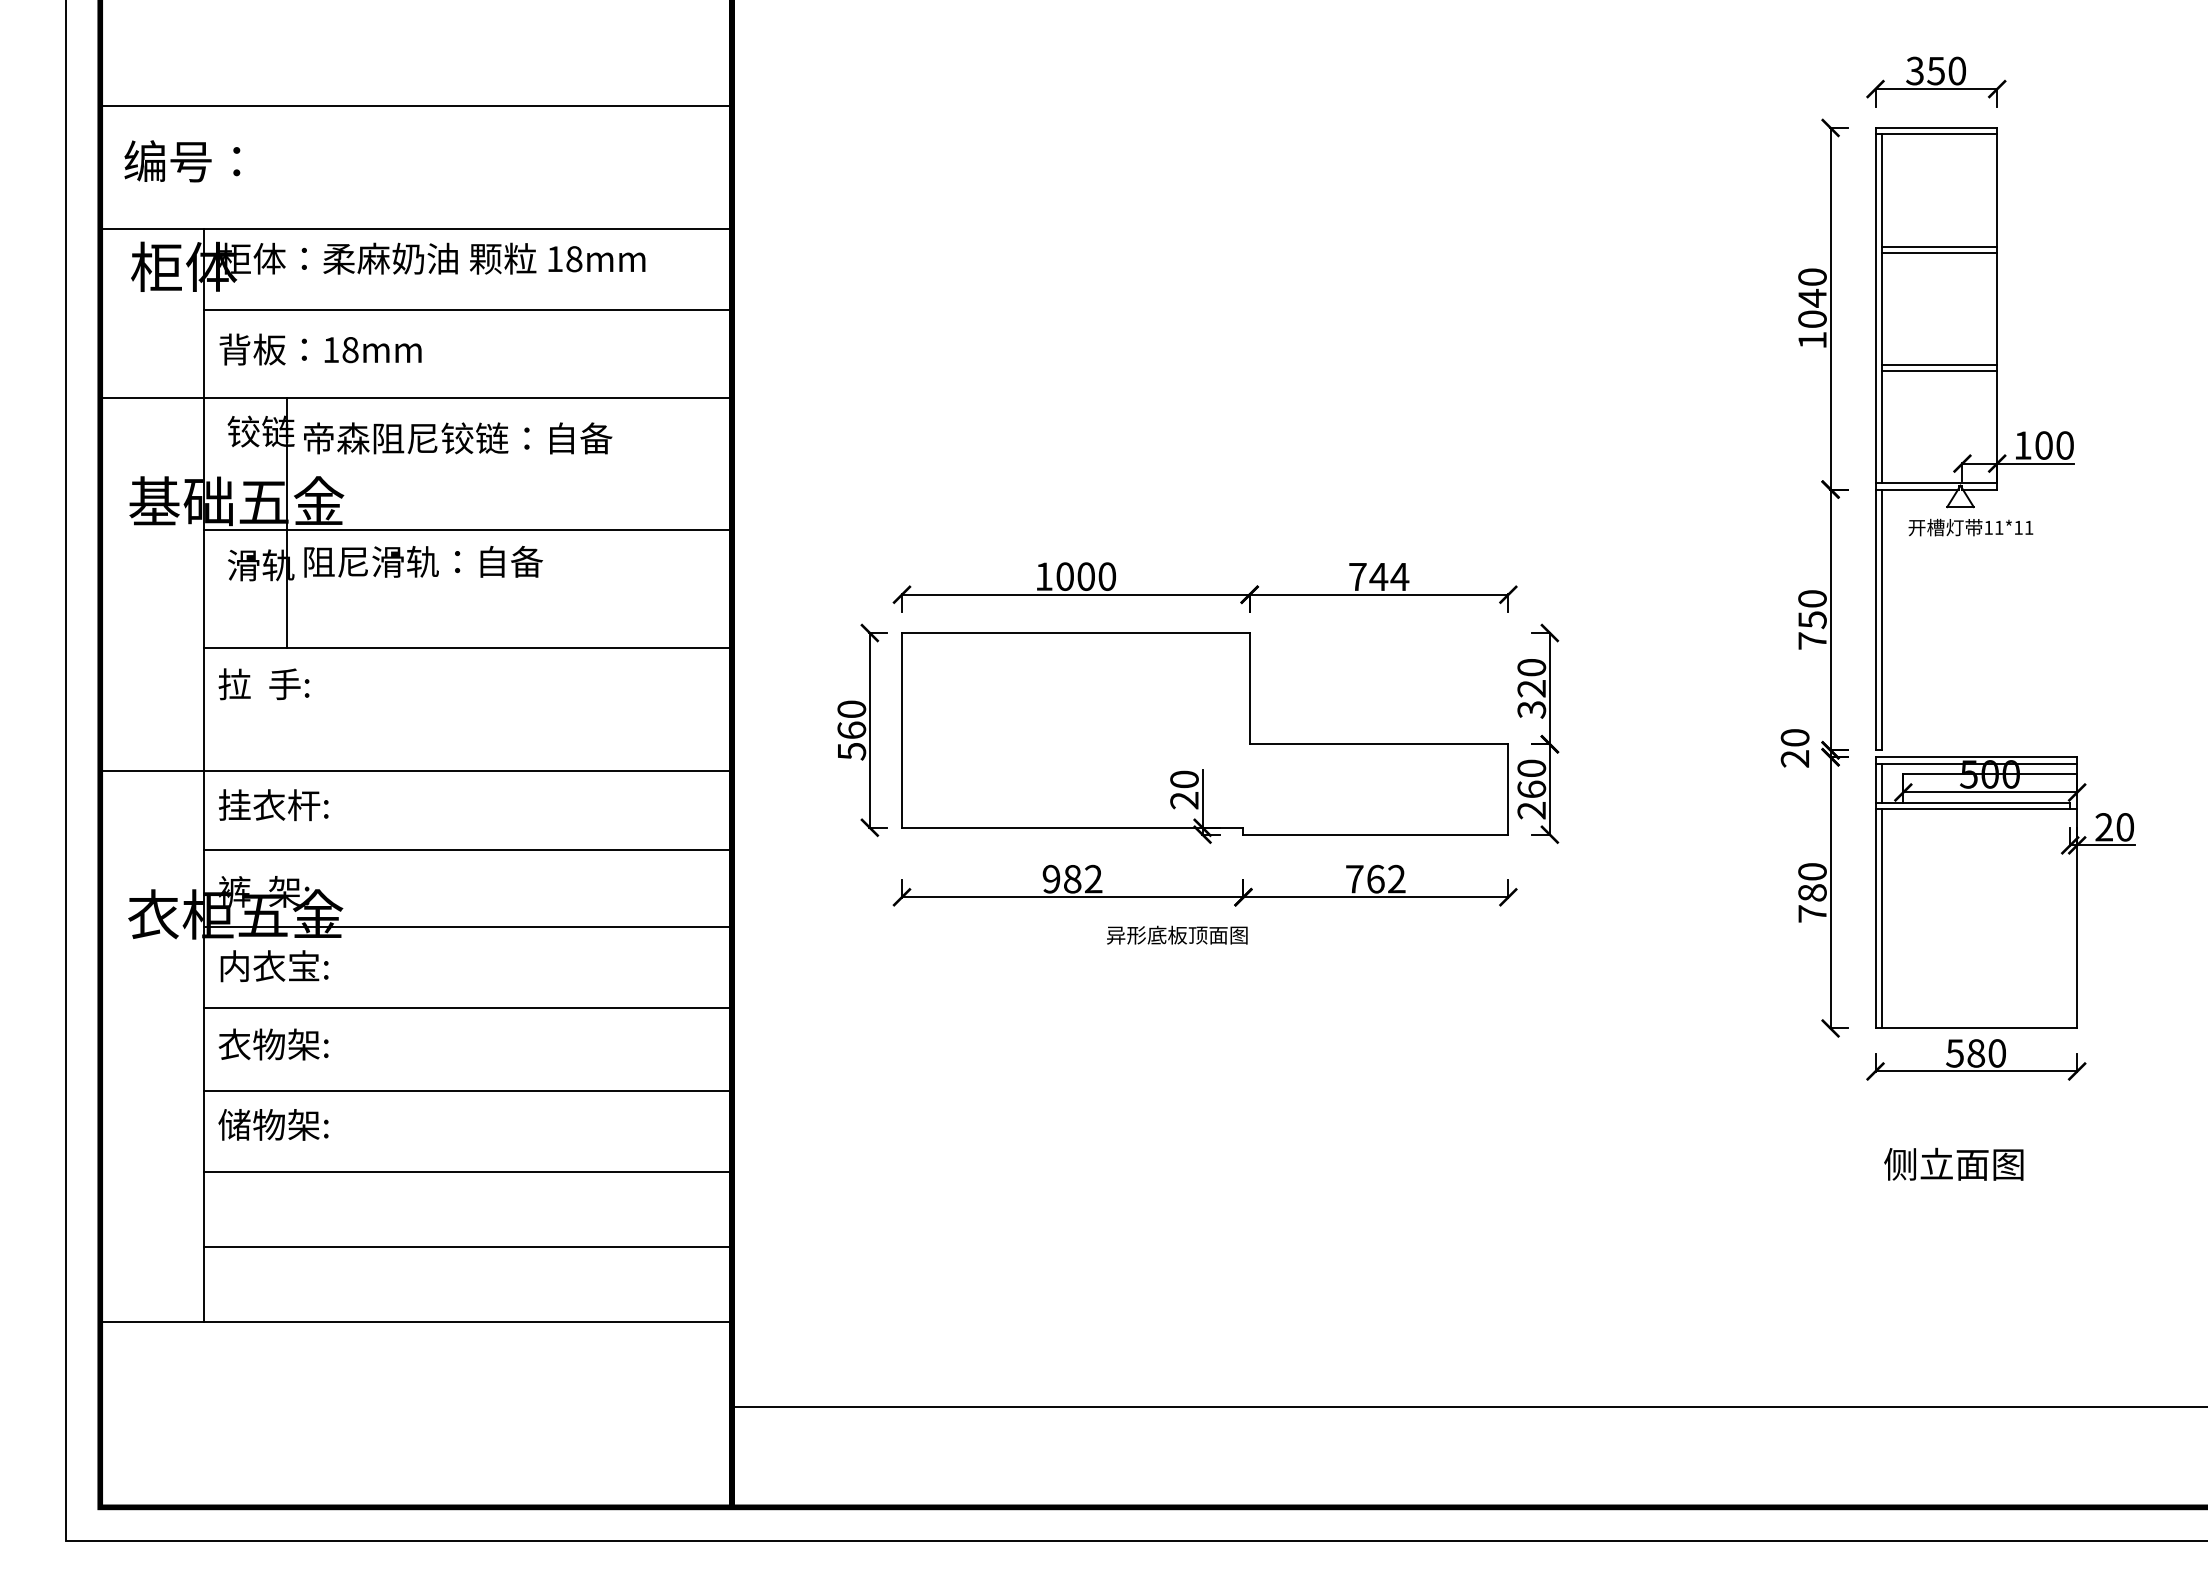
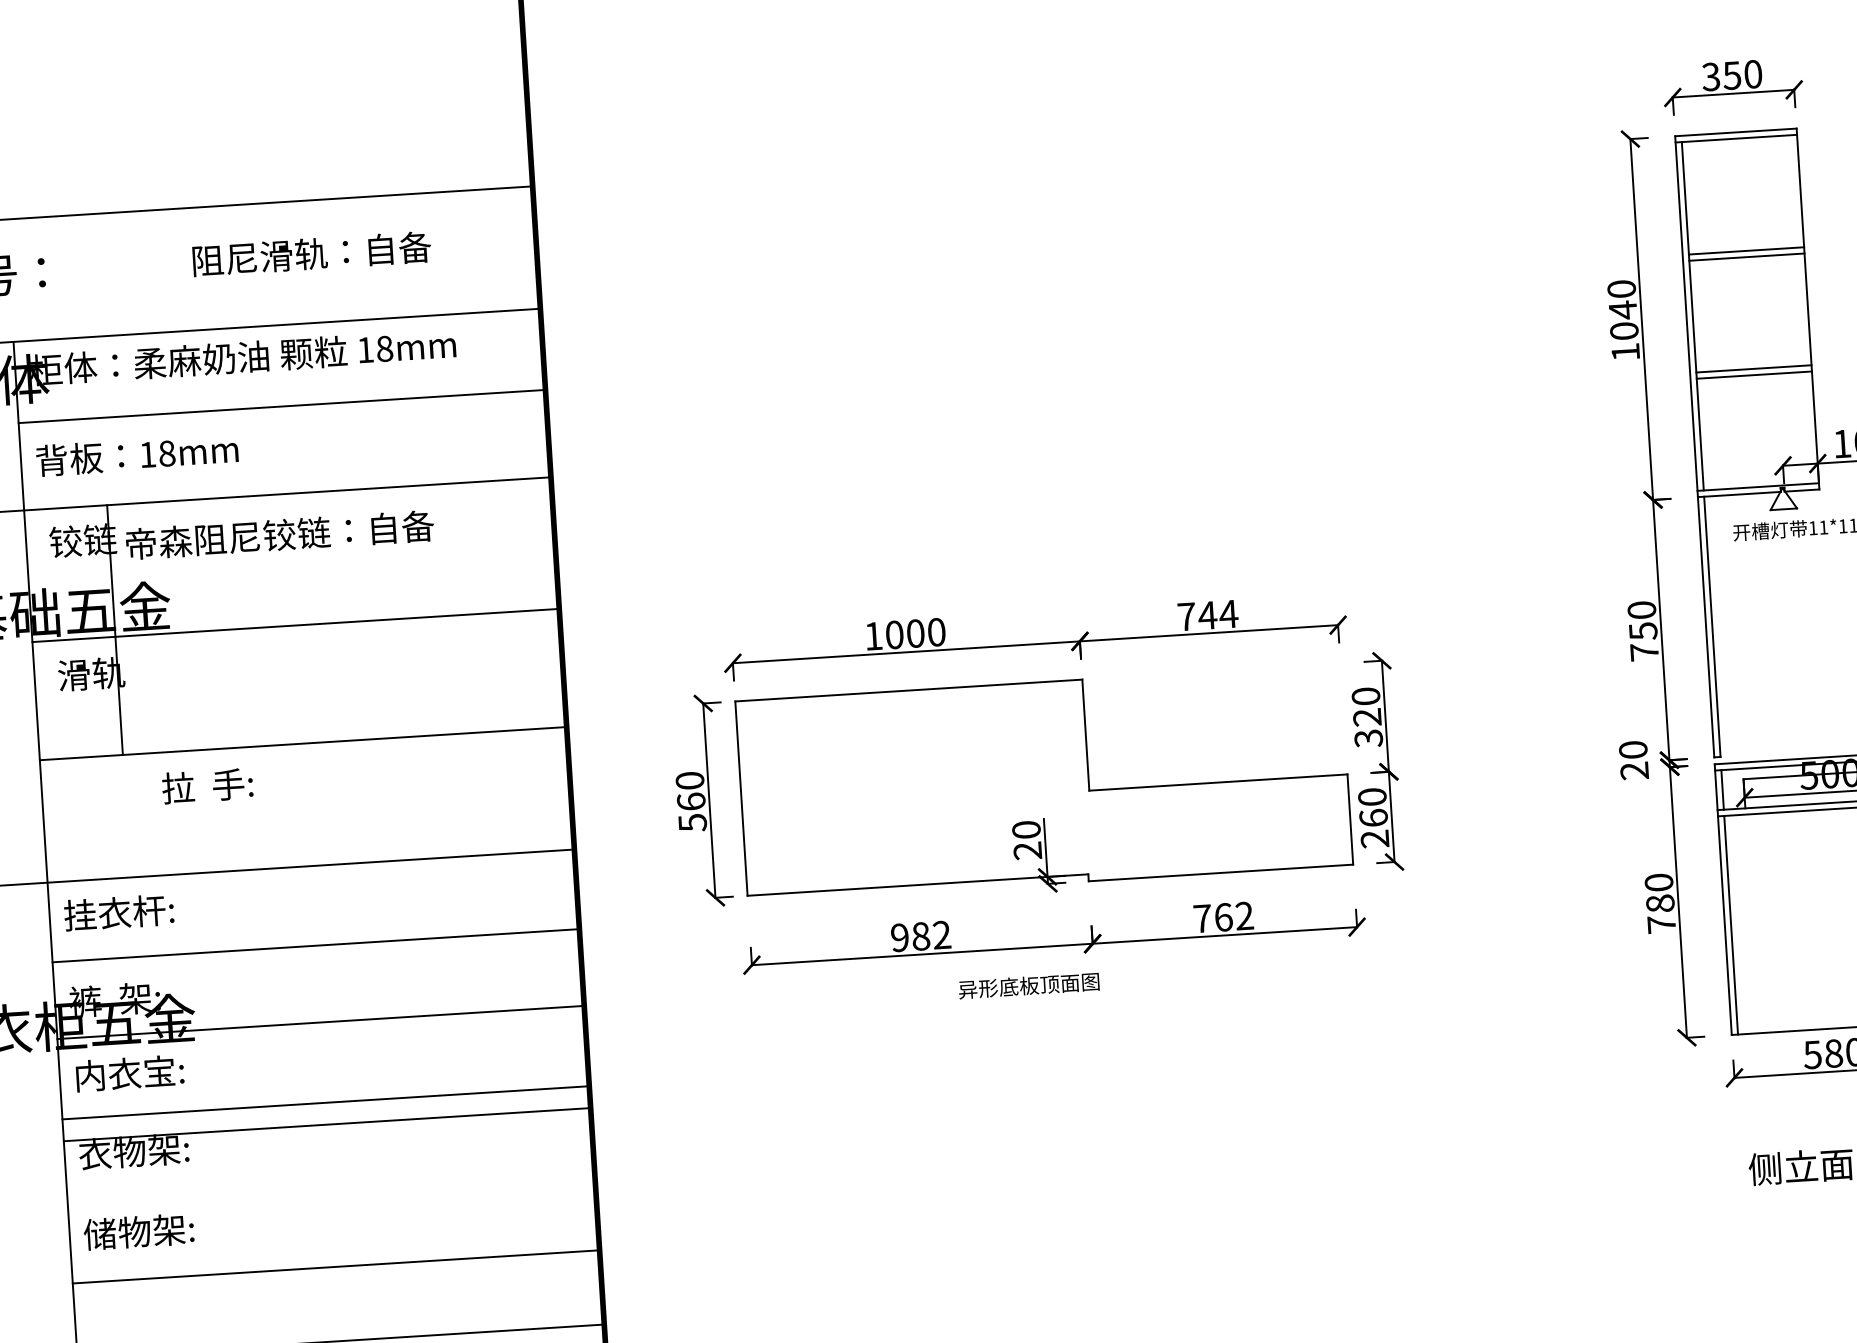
text: (423, 561) -> (311, 253), moved
text: (263, 684) -> (207, 786), moved
line: (468, 1090) -> (327, 1124), moved

